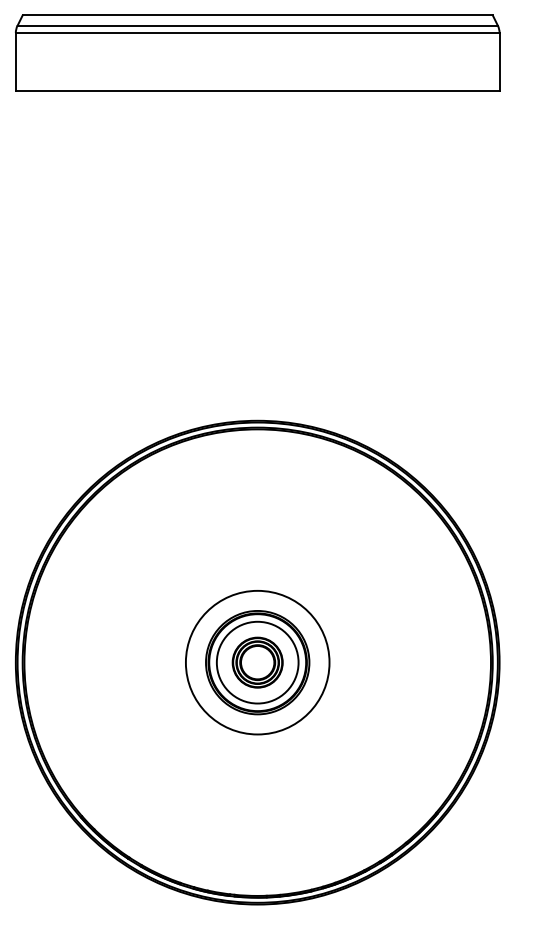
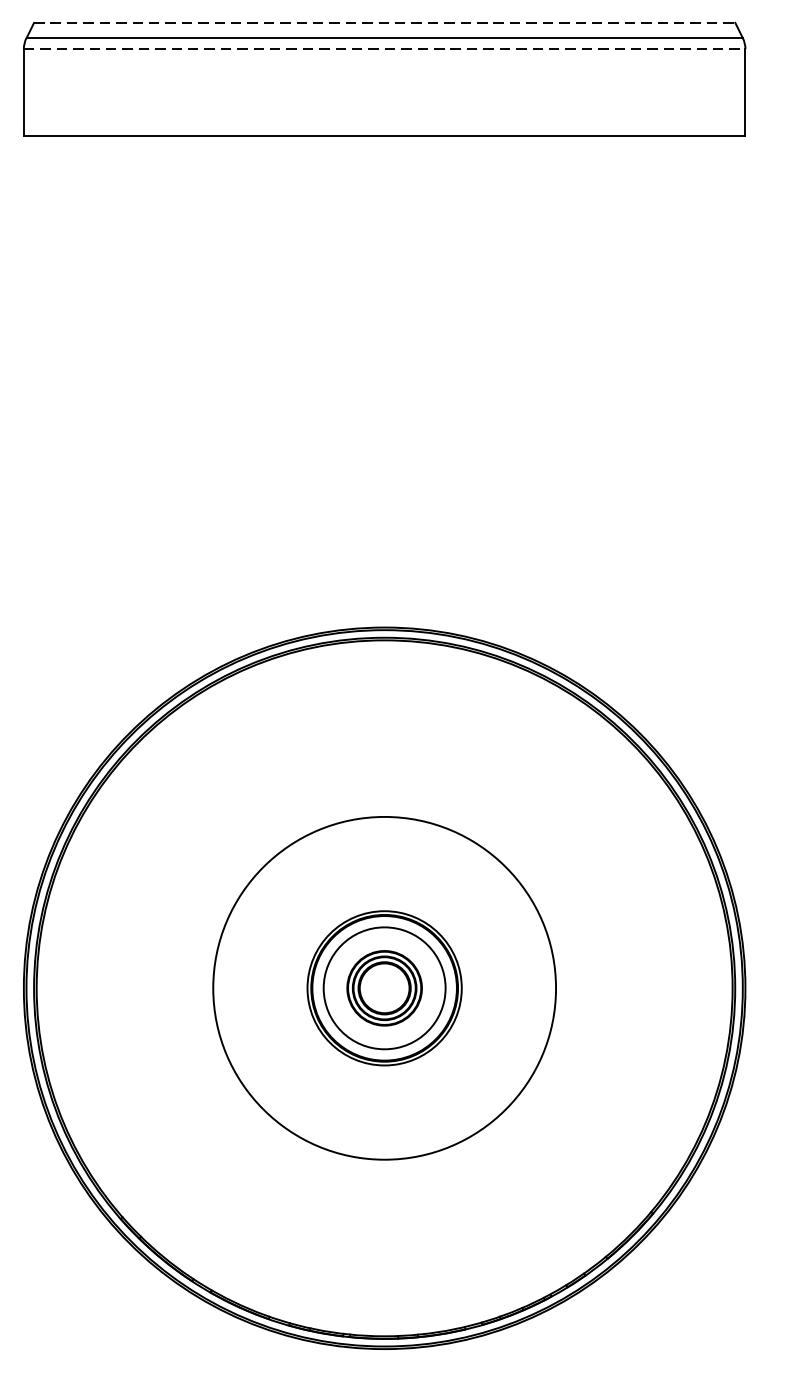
line: (258, 15) -> (385, 23), solid -> dashed
line: (257, 33) -> (384, 49), solid -> dashed
circle: (257, 662) -> (384, 988), size x1.6

